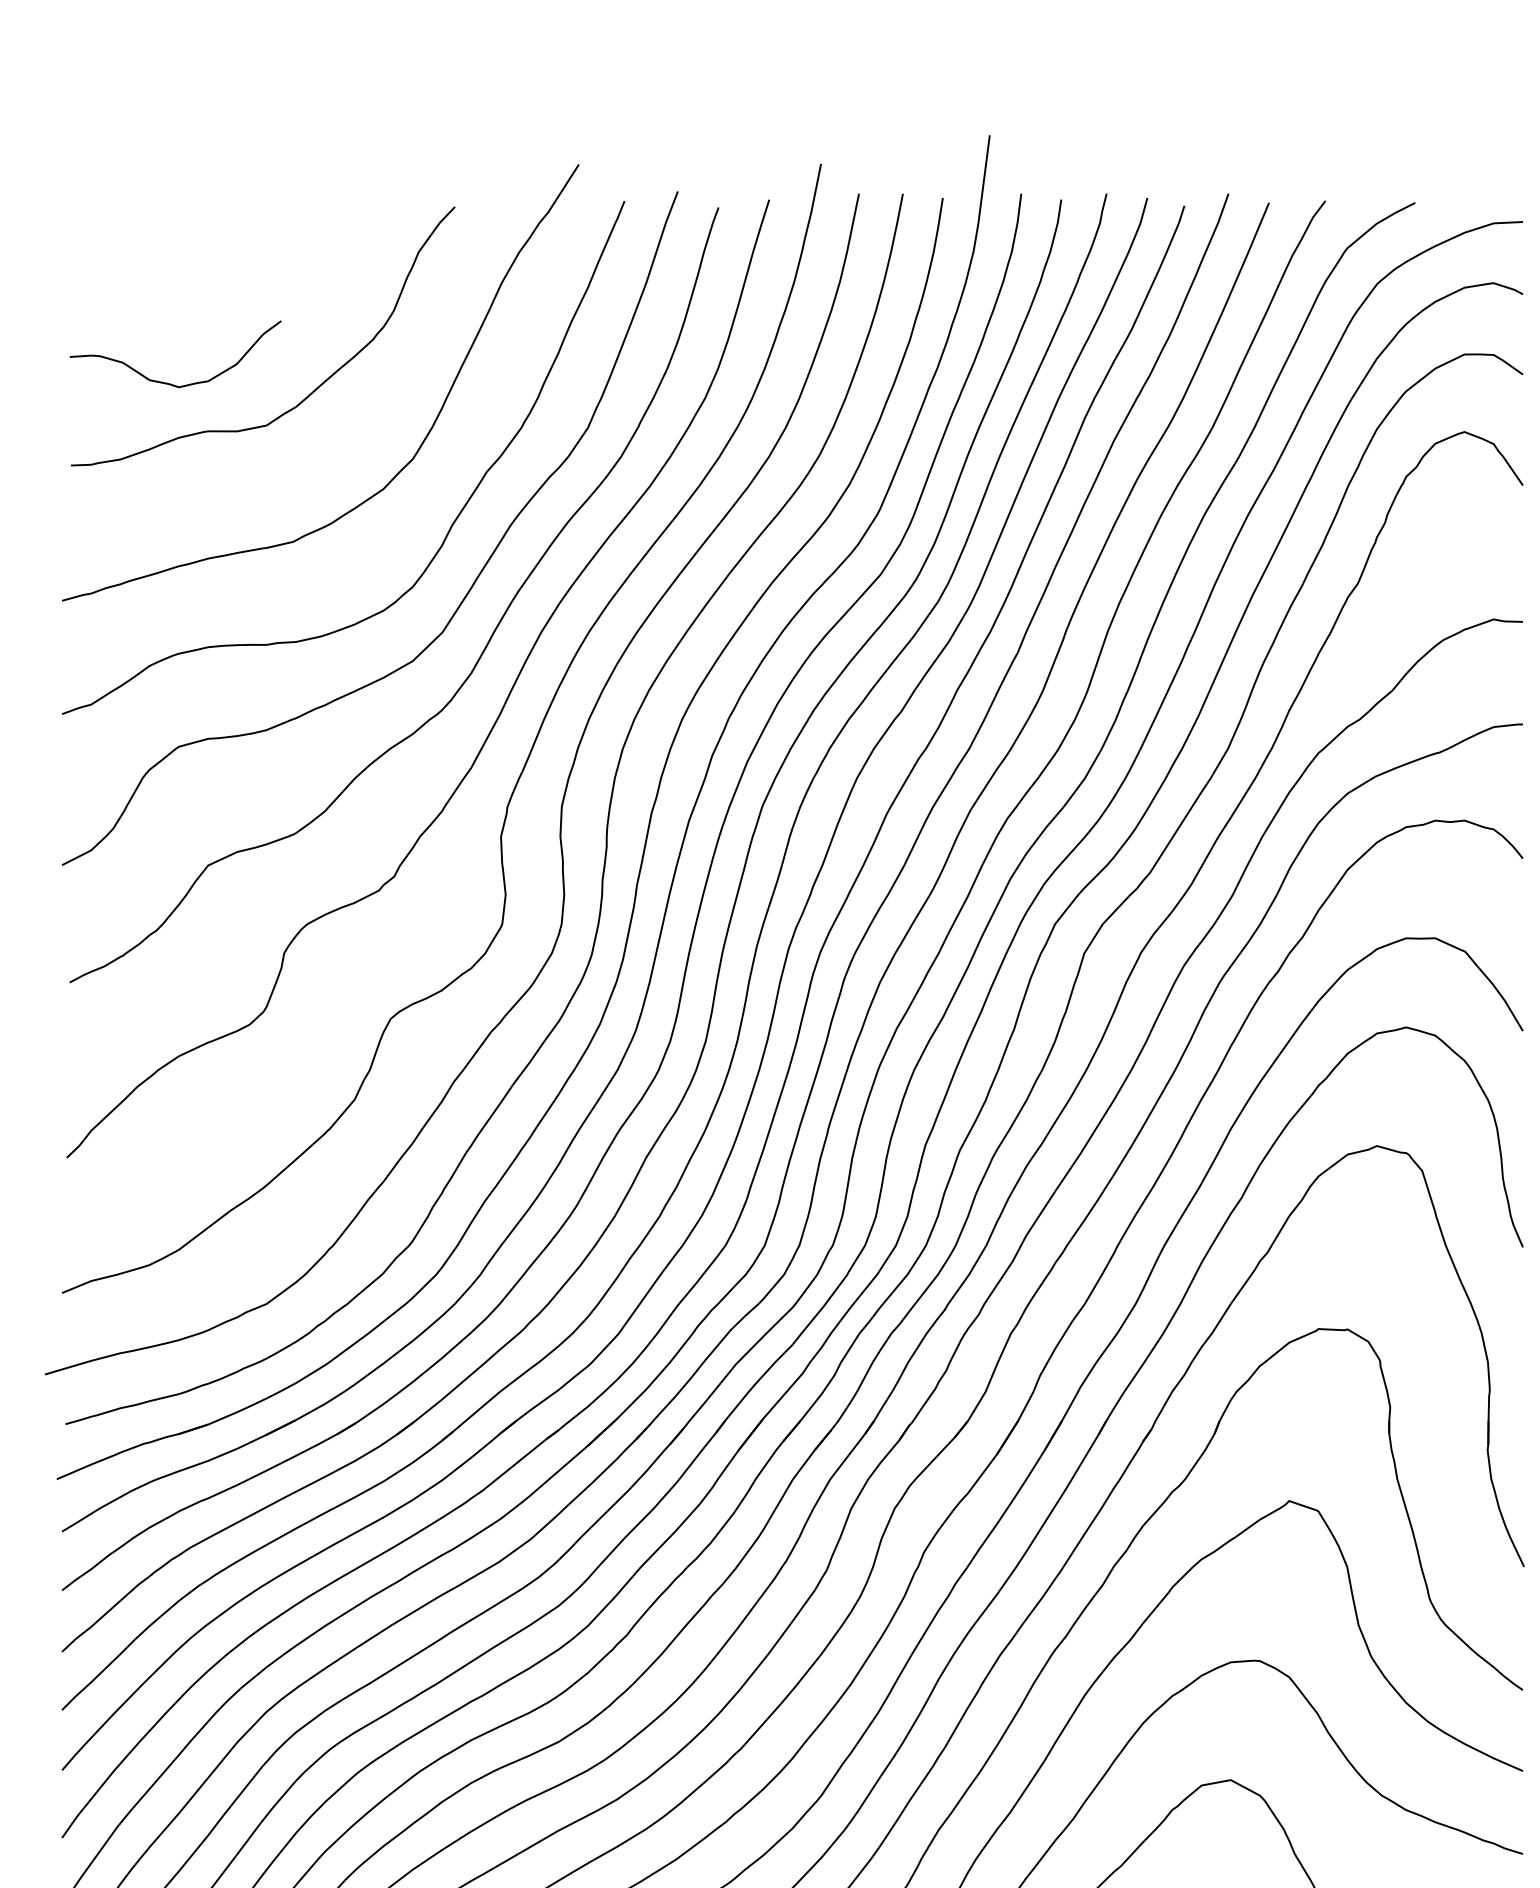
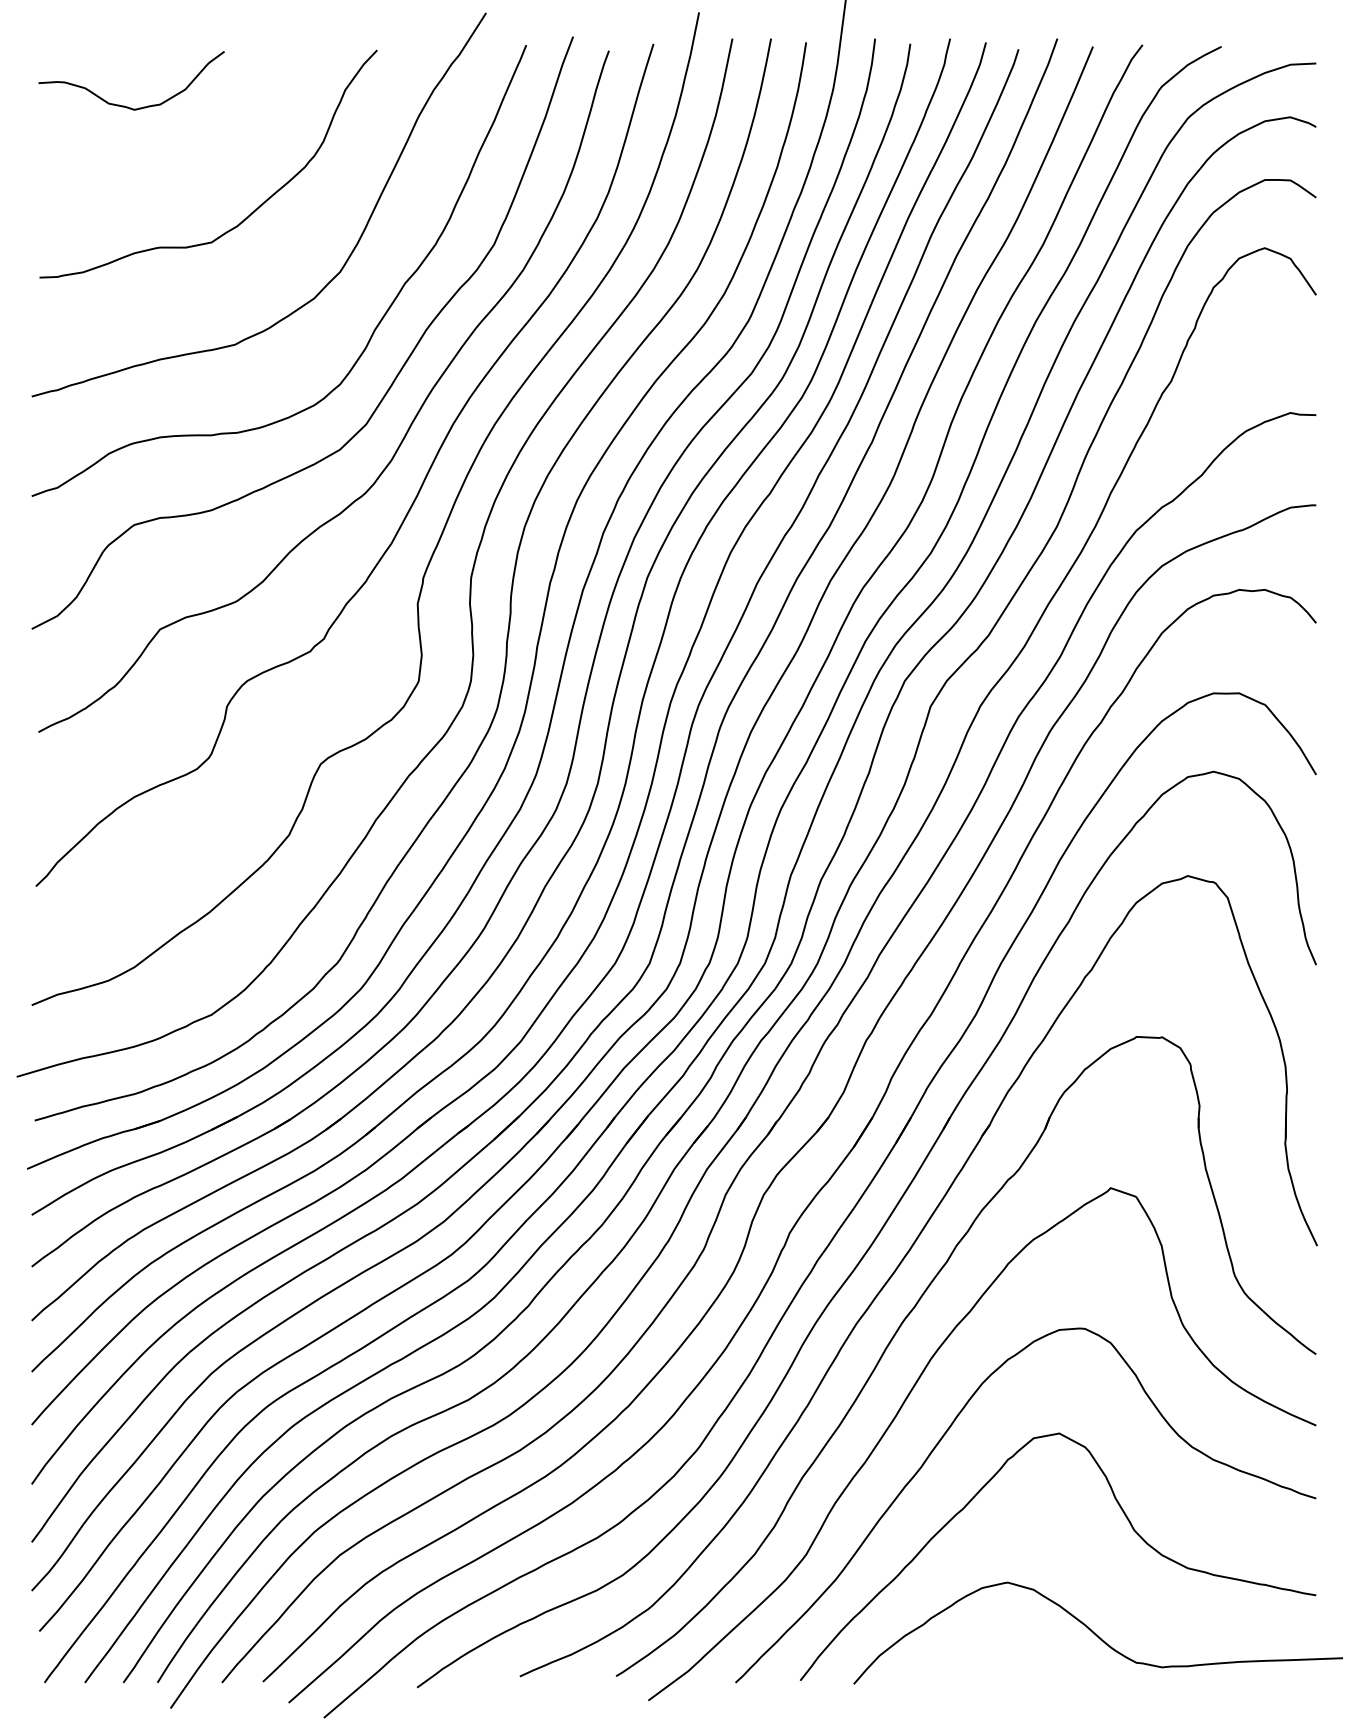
curve: (167, 382) -> (124, 105), moved

